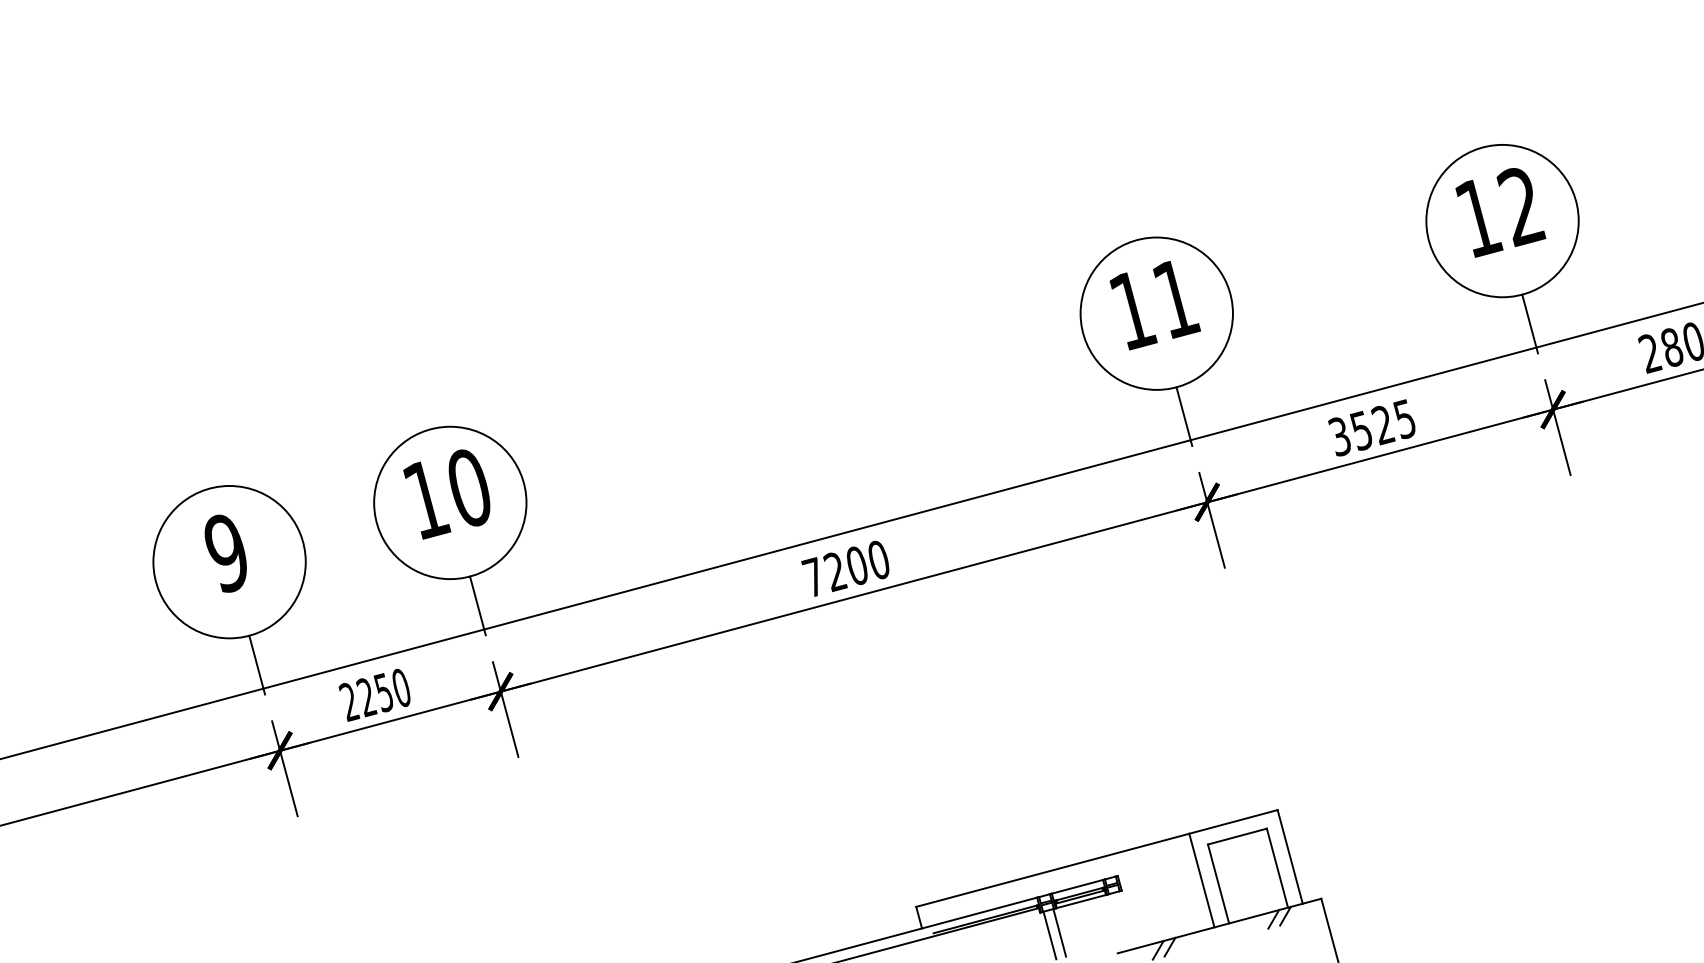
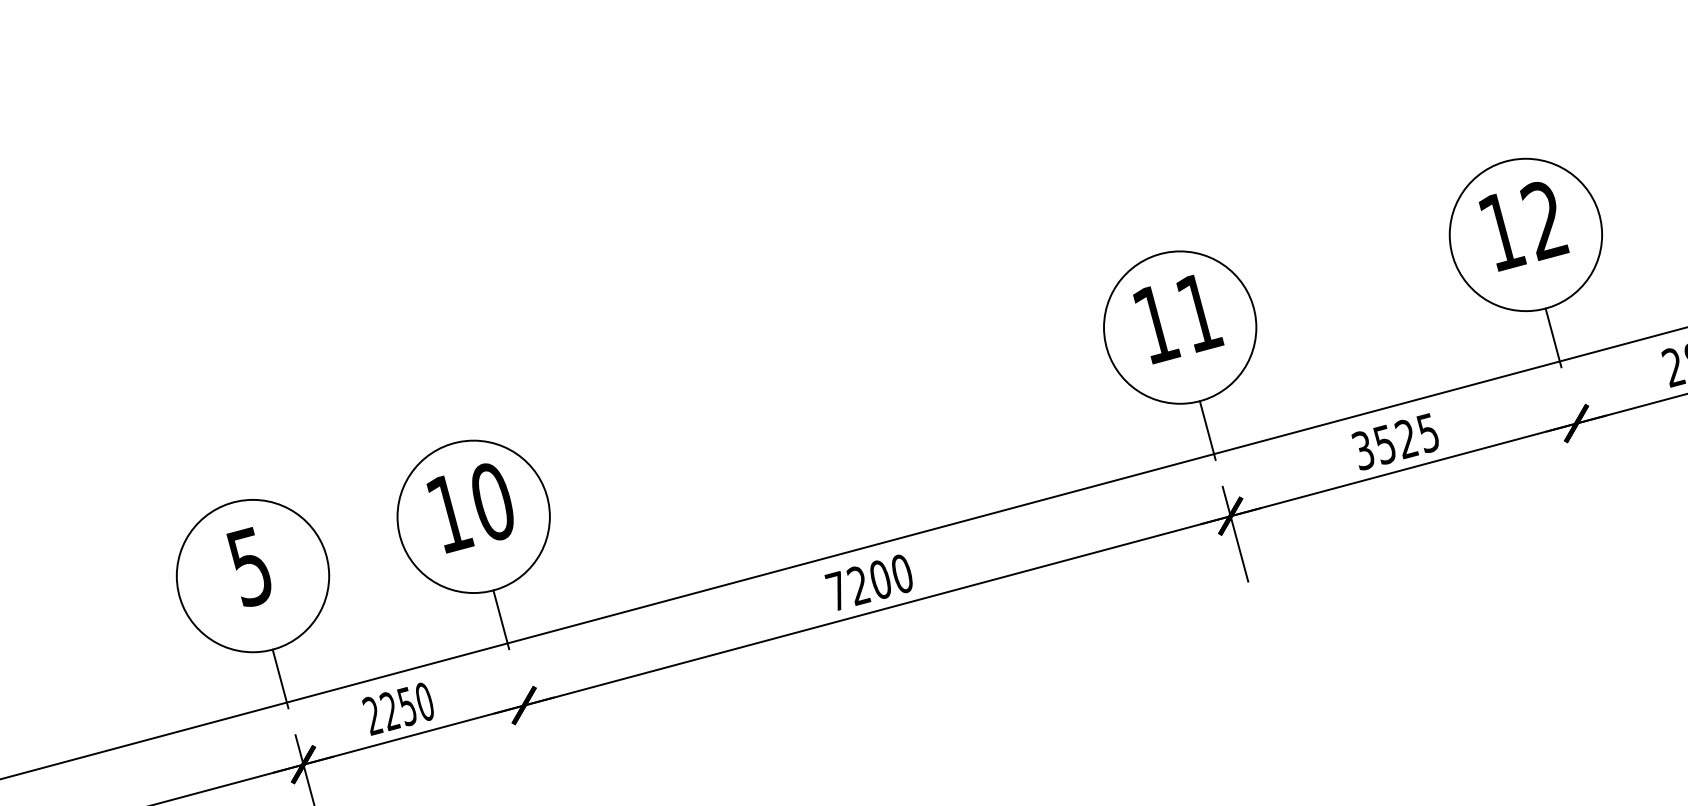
line: (1557, 427) -> (1580, 441), removed
text: (225, 552) -> (248, 566), 9 -> 5
line: (505, 709) -> (528, 723), removed

